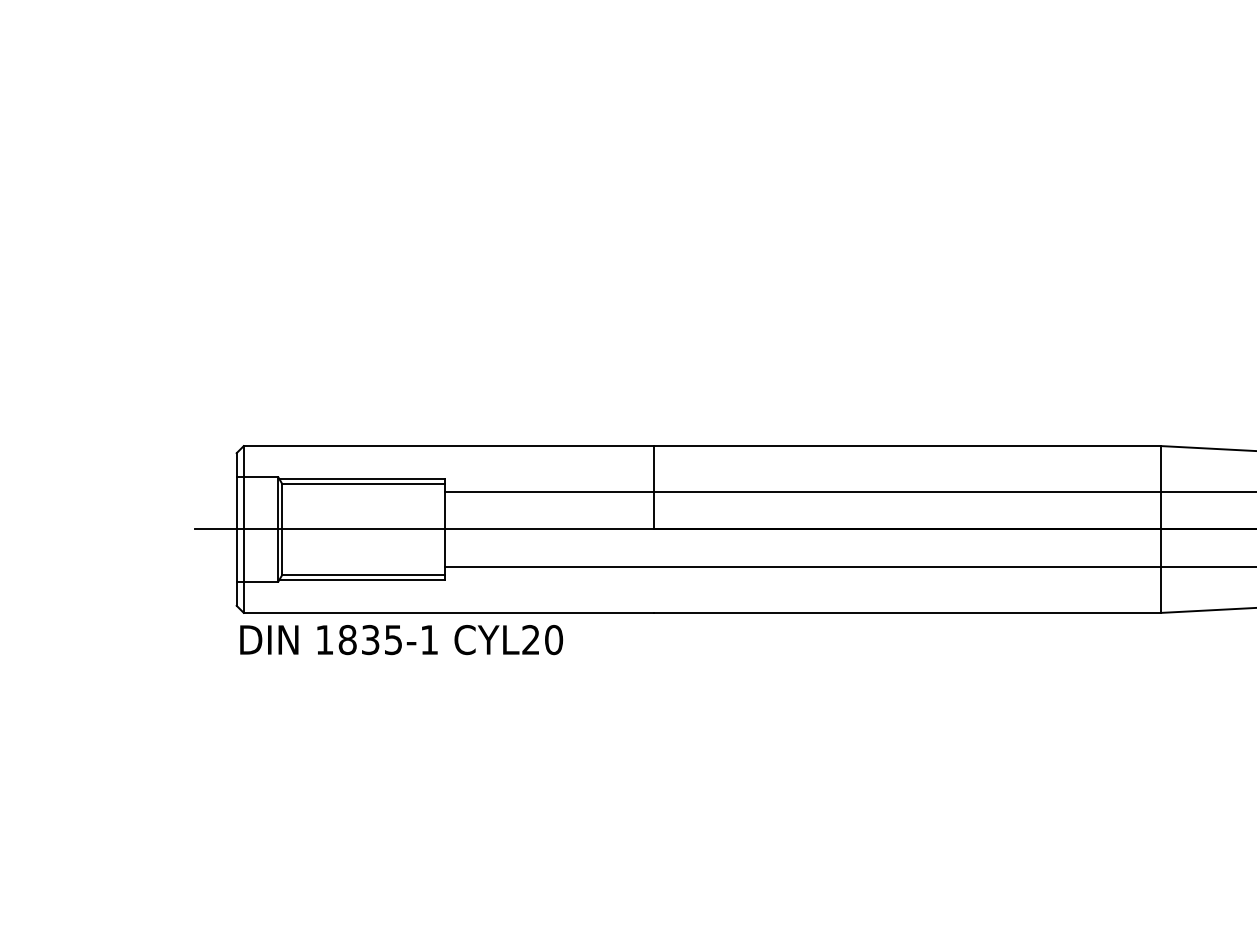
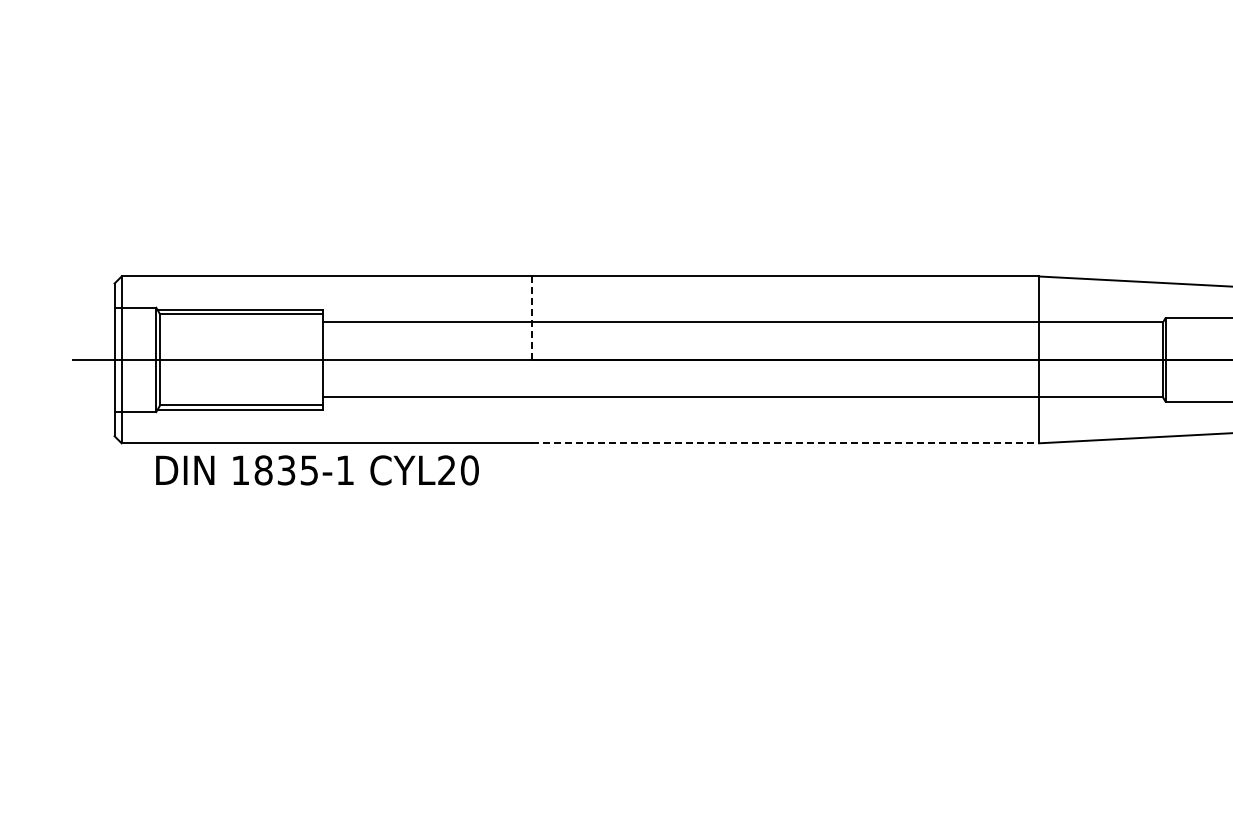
line: (653, 487) -> (531, 317), solid -> dashed
line: (907, 612) -> (785, 442), solid -> dashed
text: (401, 640) -> (317, 470), moved

